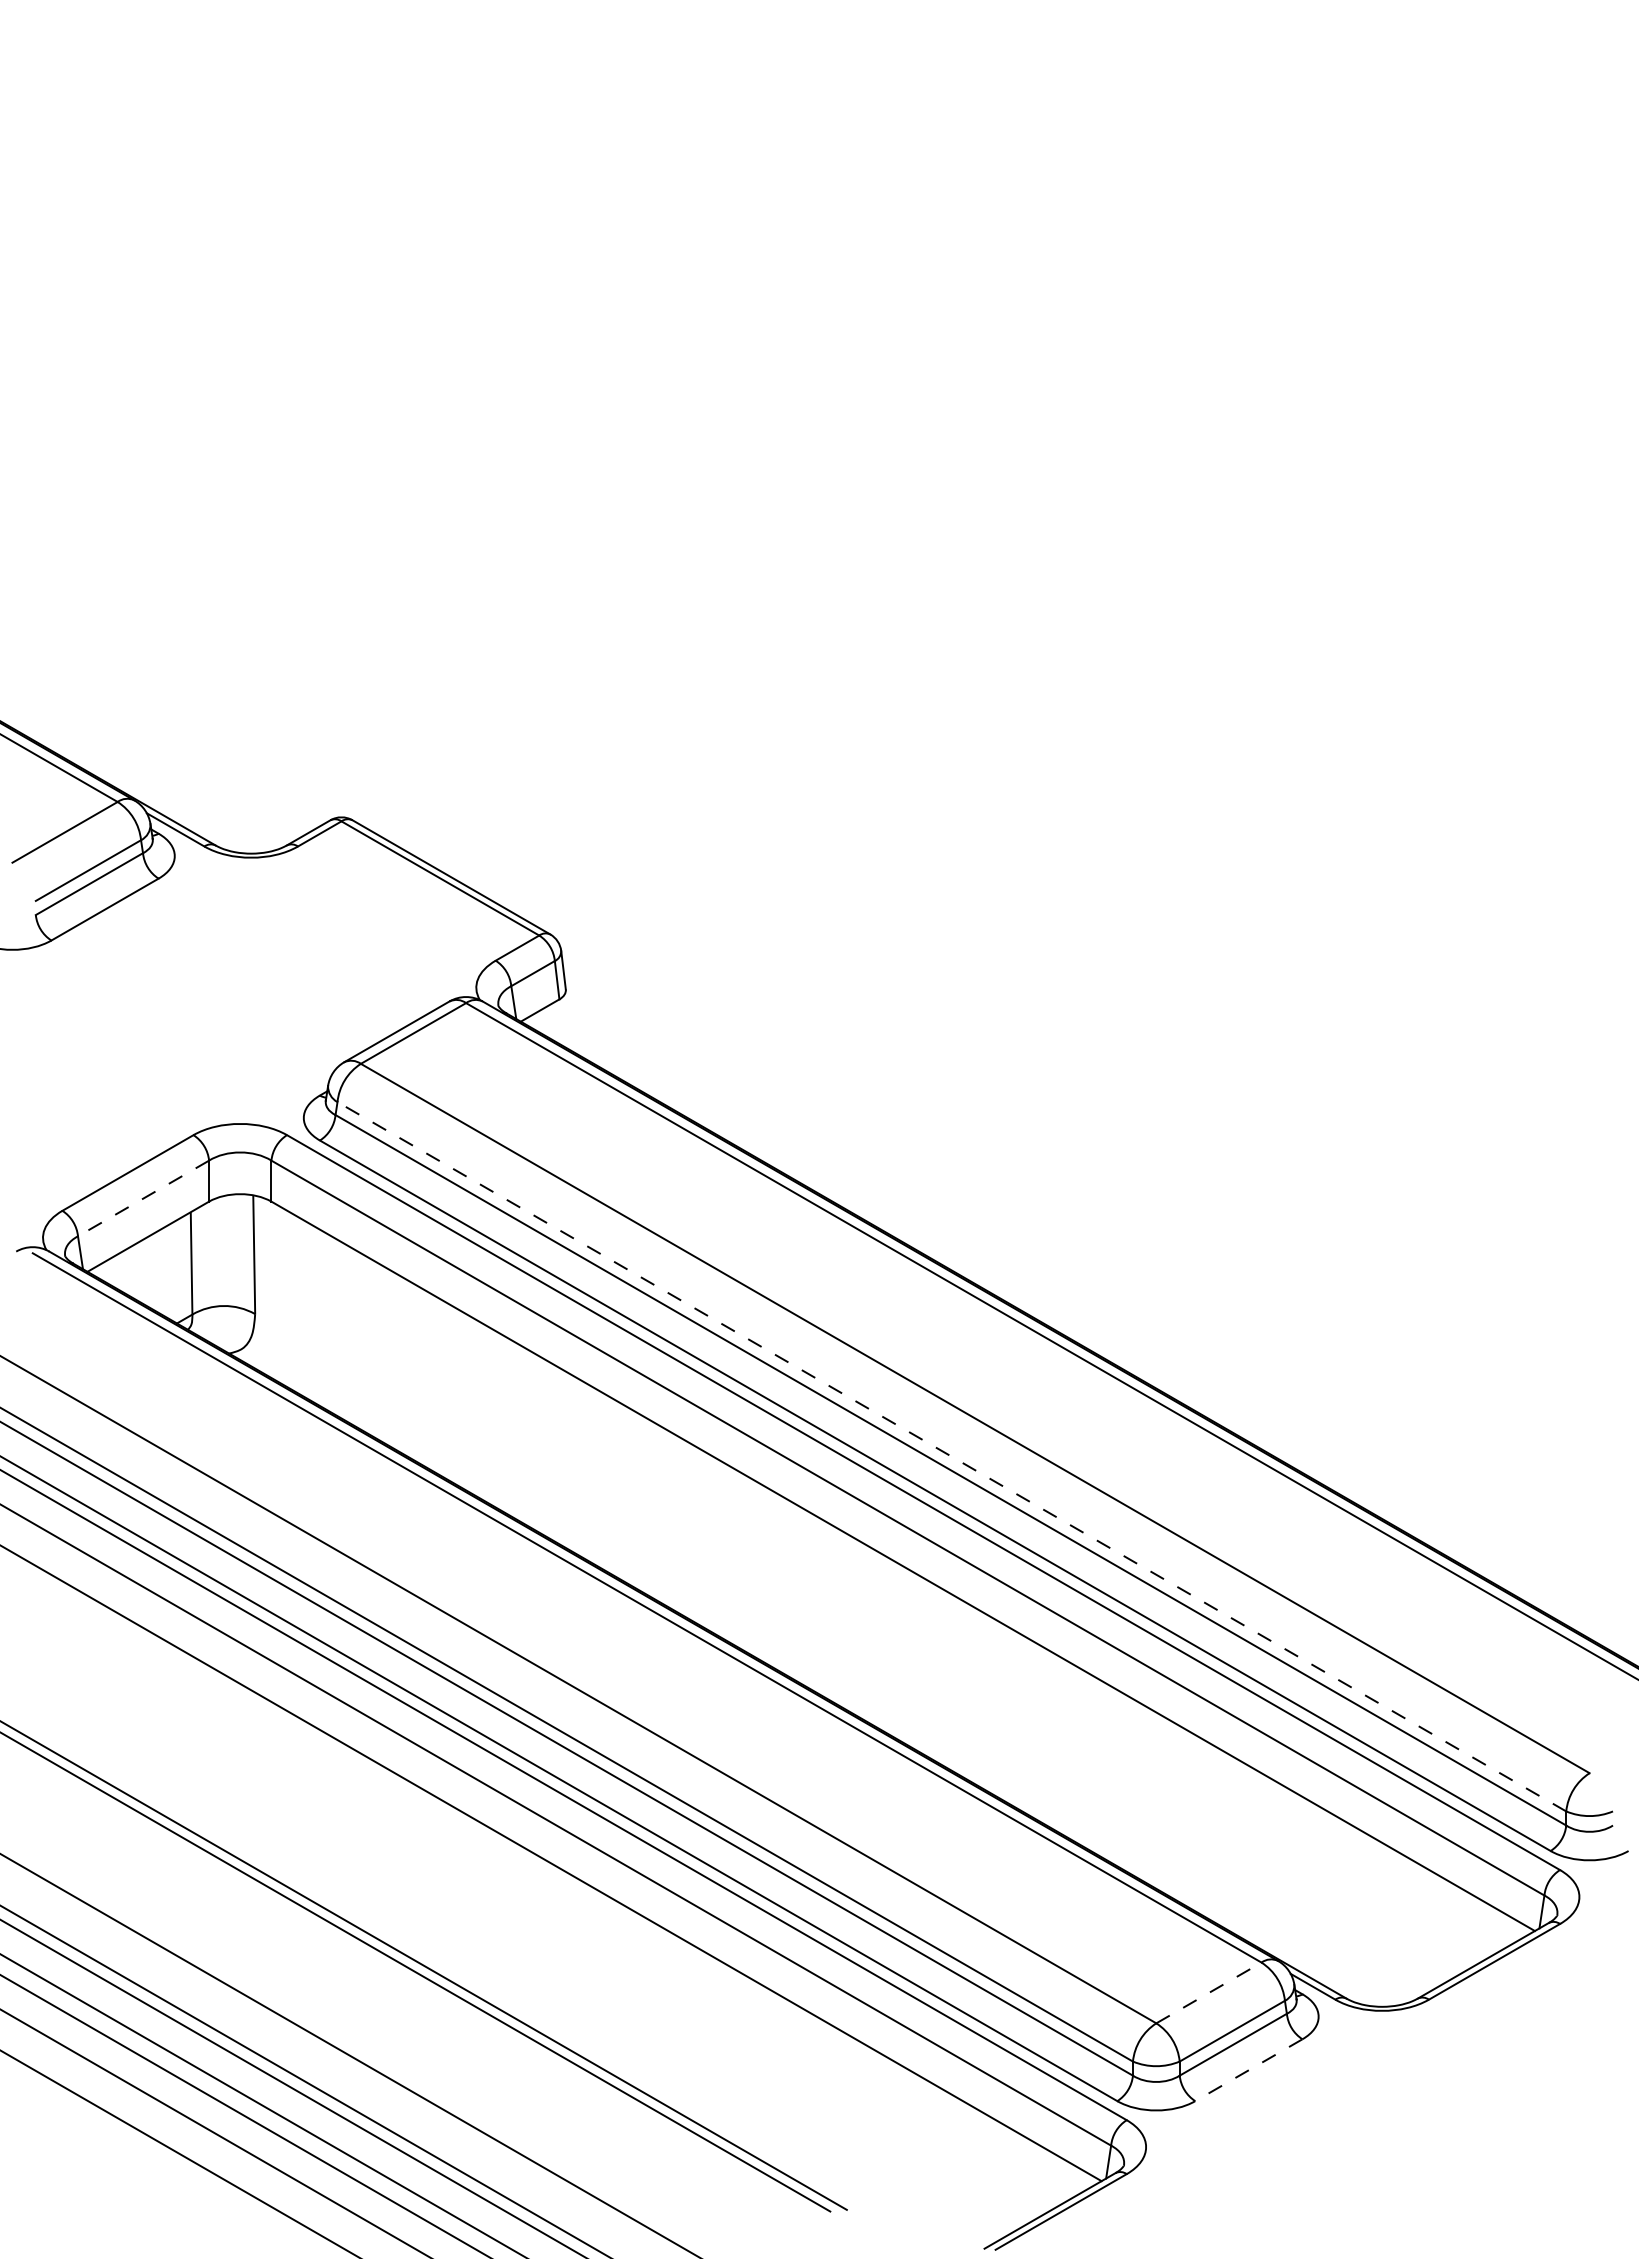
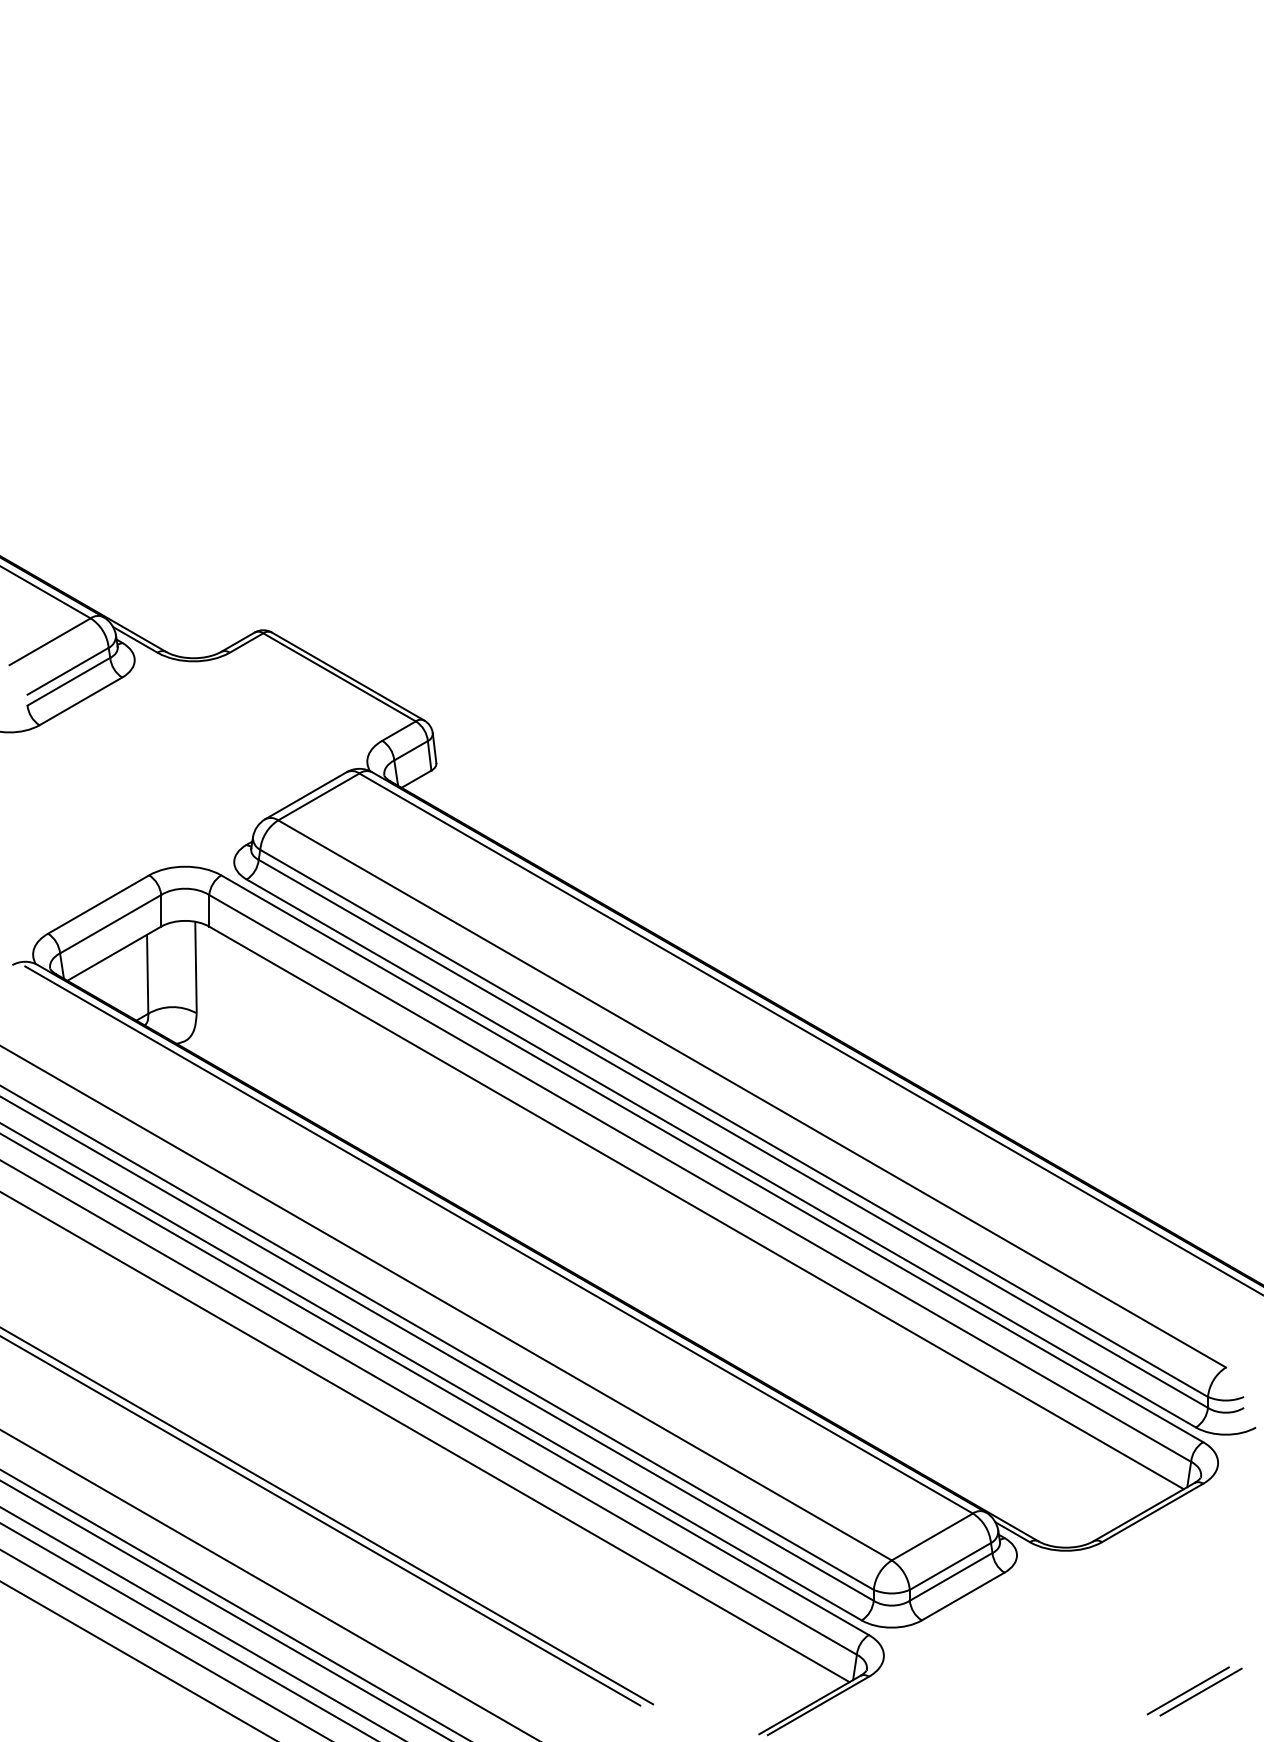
line: (143, 1198) -> (110, 924), dashed -> solid
line: (951, 1456) -> (733, 1123), dashed -> solid
line: (1208, 1992) -> (932, 1536), dashed -> solid
line: (1248, 2070) -> (962, 1596), dashed -> solid
line: (1540, 2192) -> (1188, 1690), added
line: (1556, 2193) -> (1200, 1691), added

